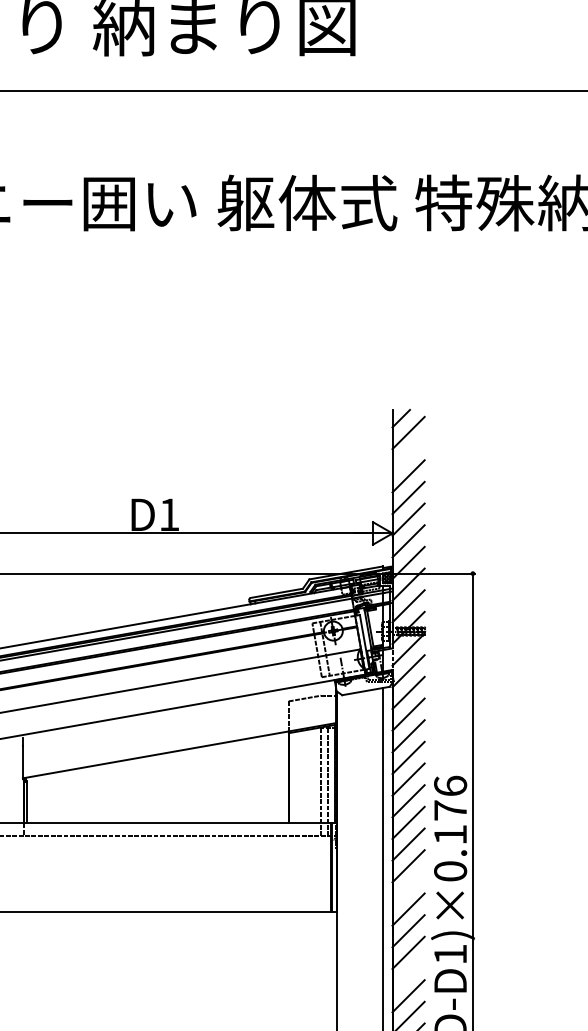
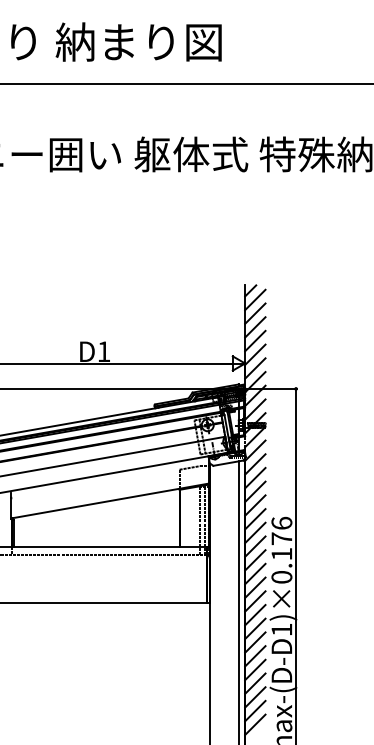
line: (408, 454) -> (255, 313), added
line: (408, 887) -> (255, 587), added
line: (408, 974) -> (255, 642), added

